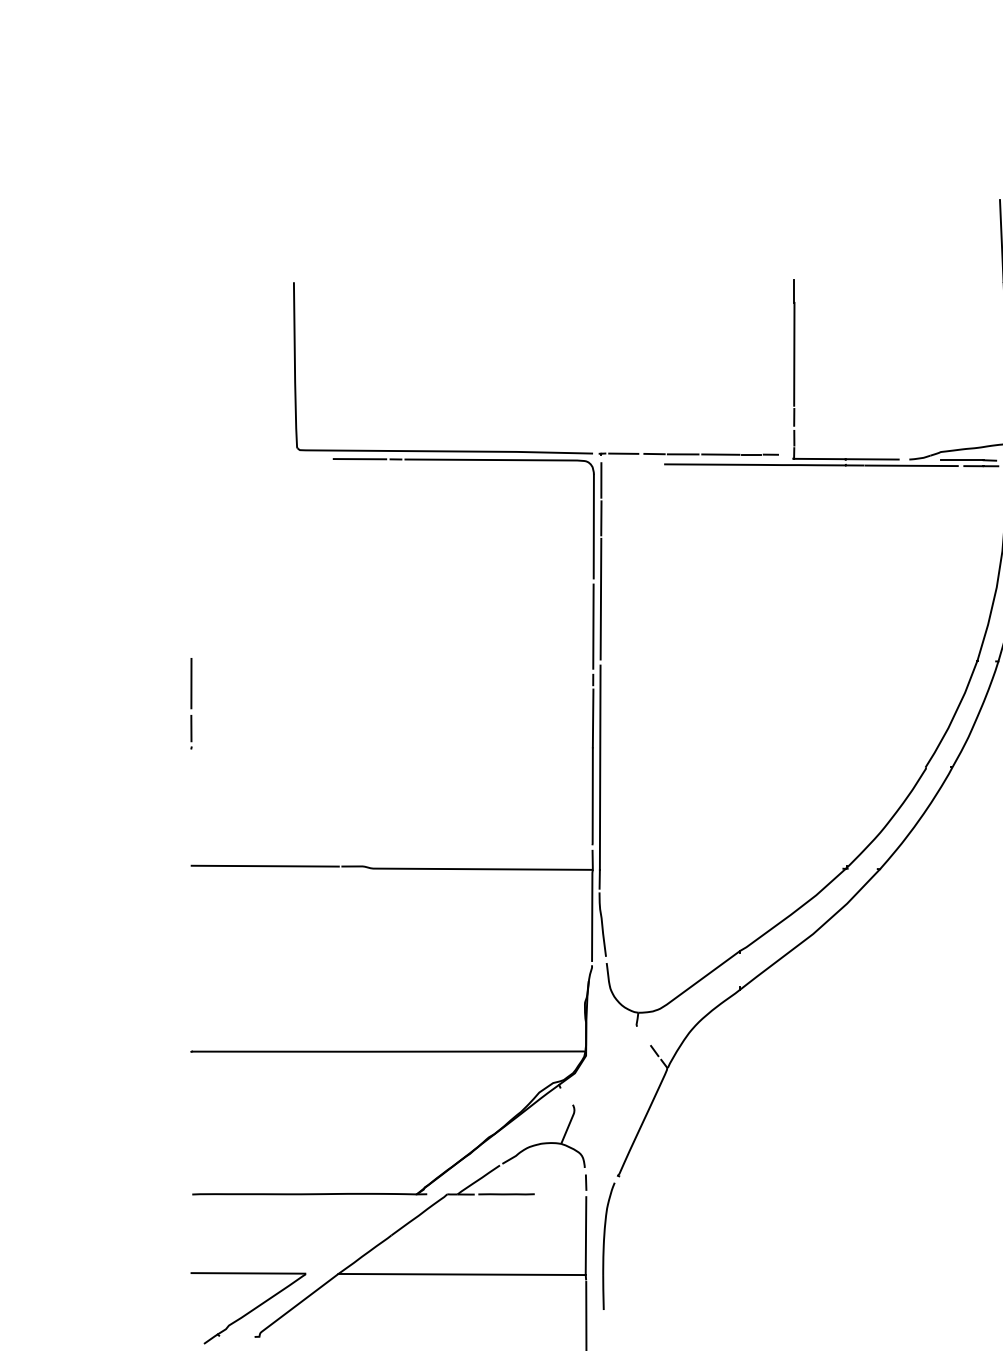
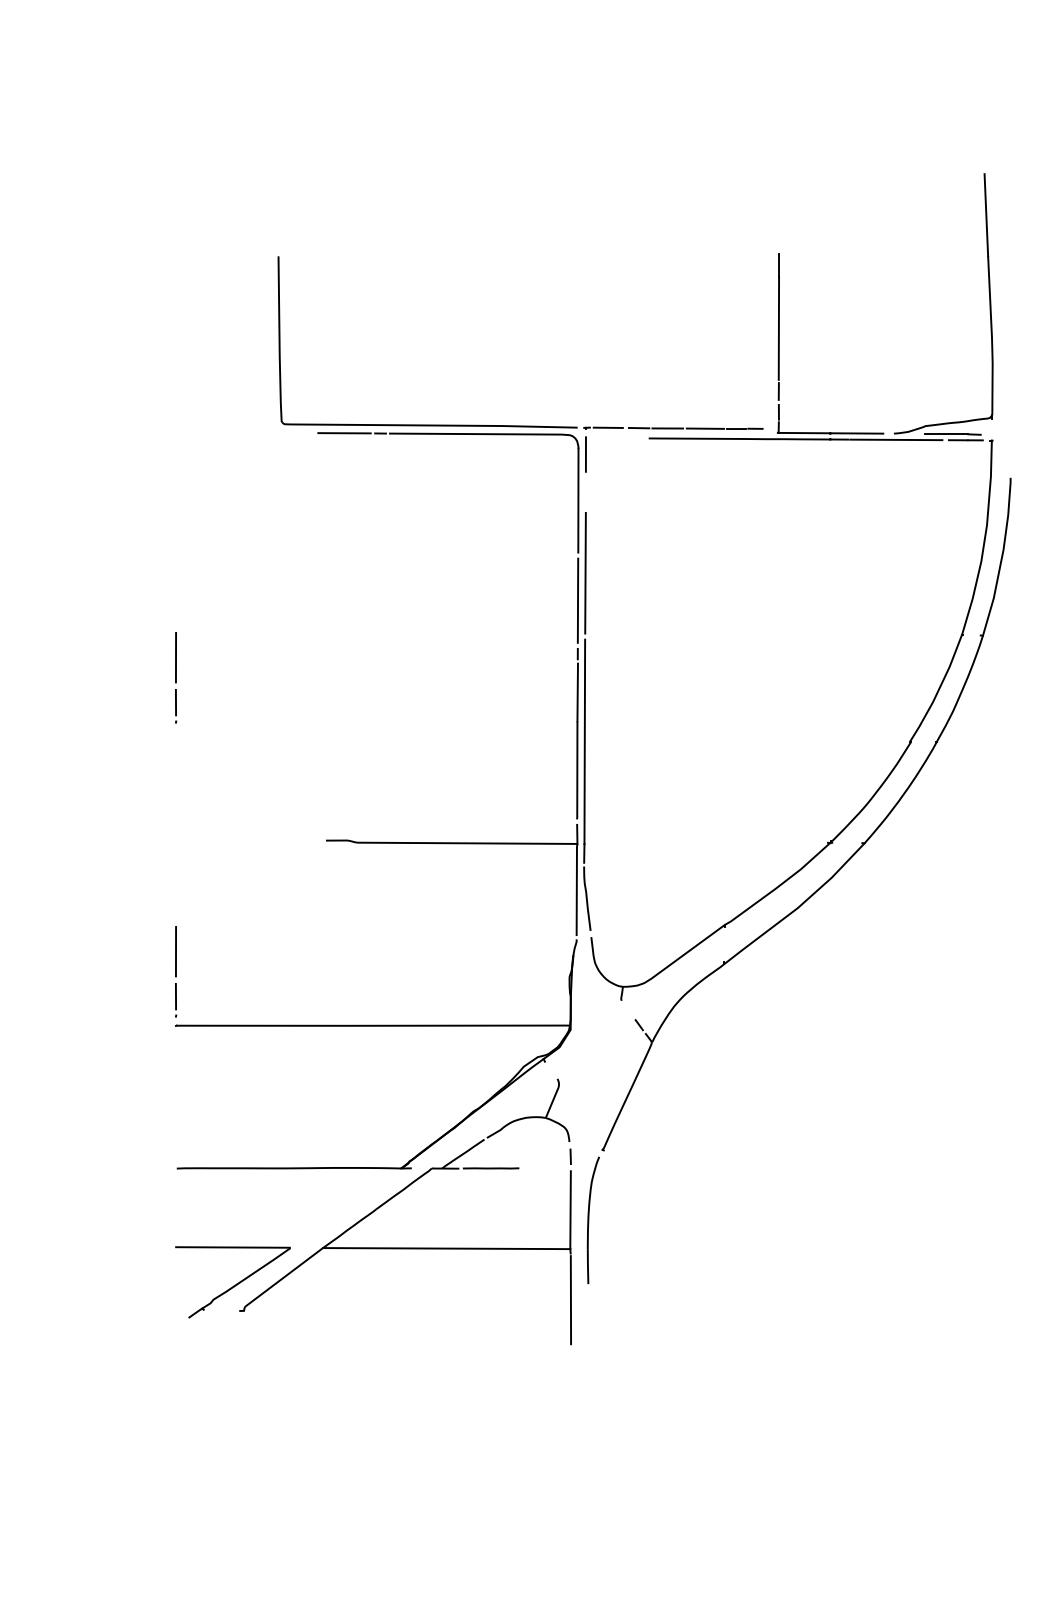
line: (600, 518) -> (585, 492), removed
line: (264, 865) -> (249, 839), removed
line: (191, 997) -> (176, 971), added

